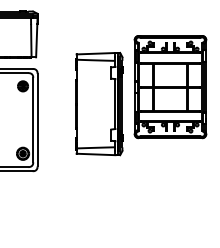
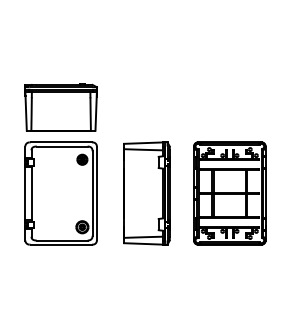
part: (170, 87) -> (229, 193), moved
part: (99, 104) -> (146, 193), moved

